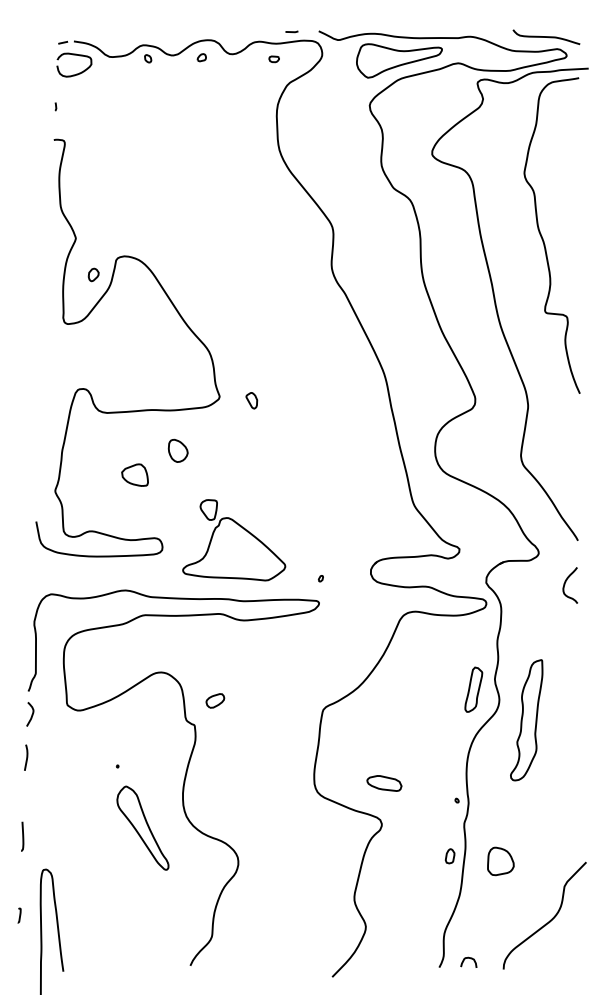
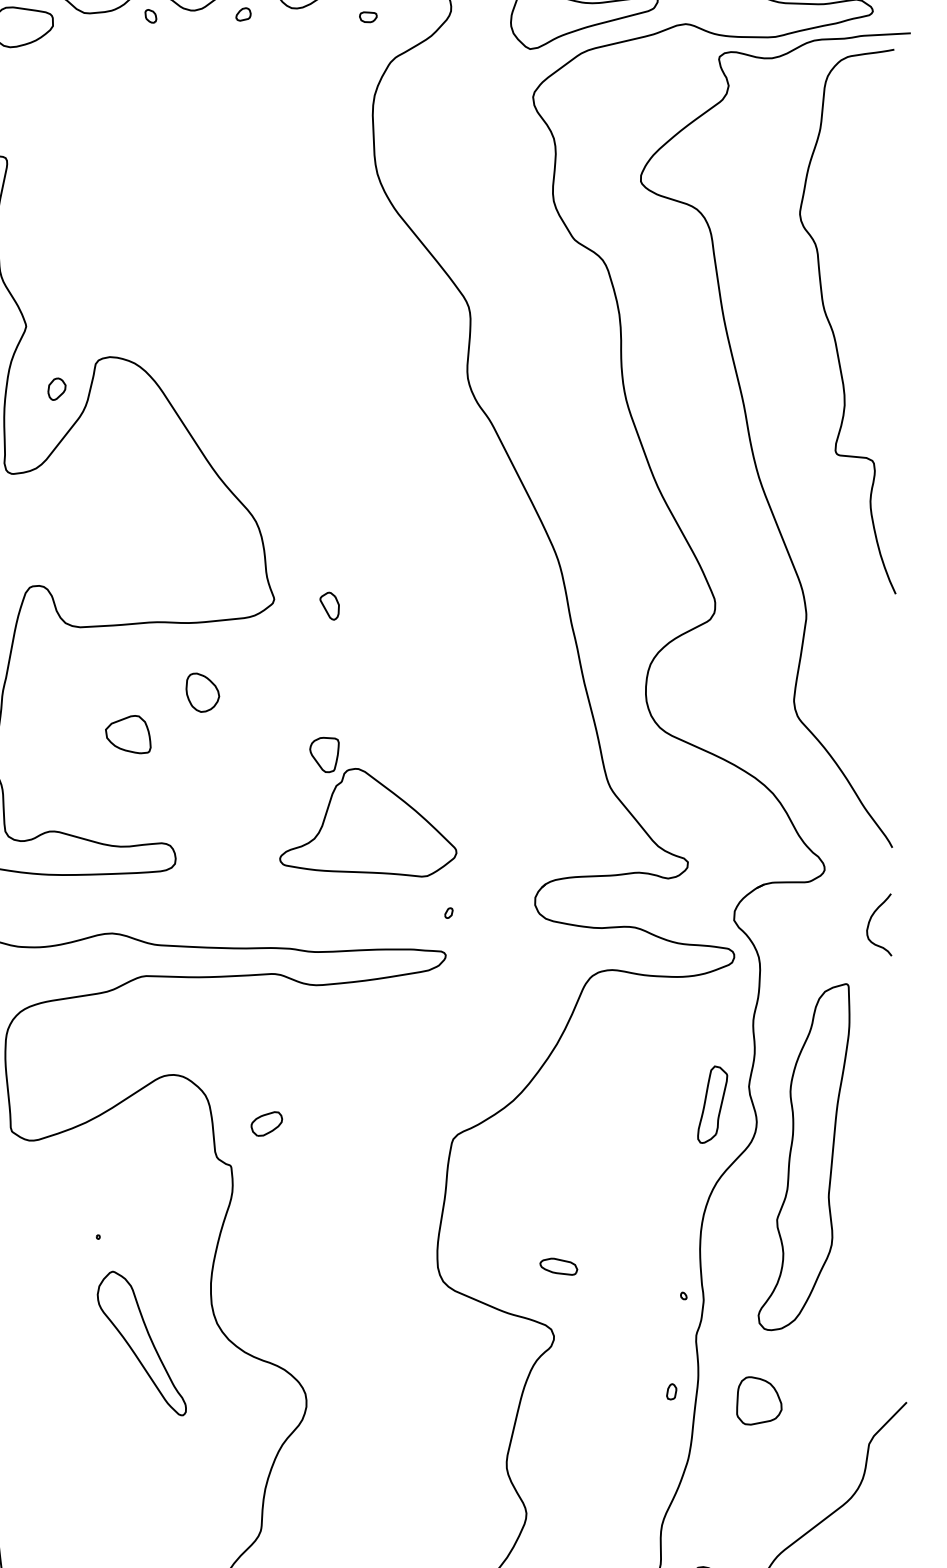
part: (234, 540) -> (368, 807), moved
part: (526, 720) -> (803, 1157), size x1.67
part: (384, 783) -> (558, 1266), size x0.62
part: (449, 855) -> (670, 1390), size x0.62

